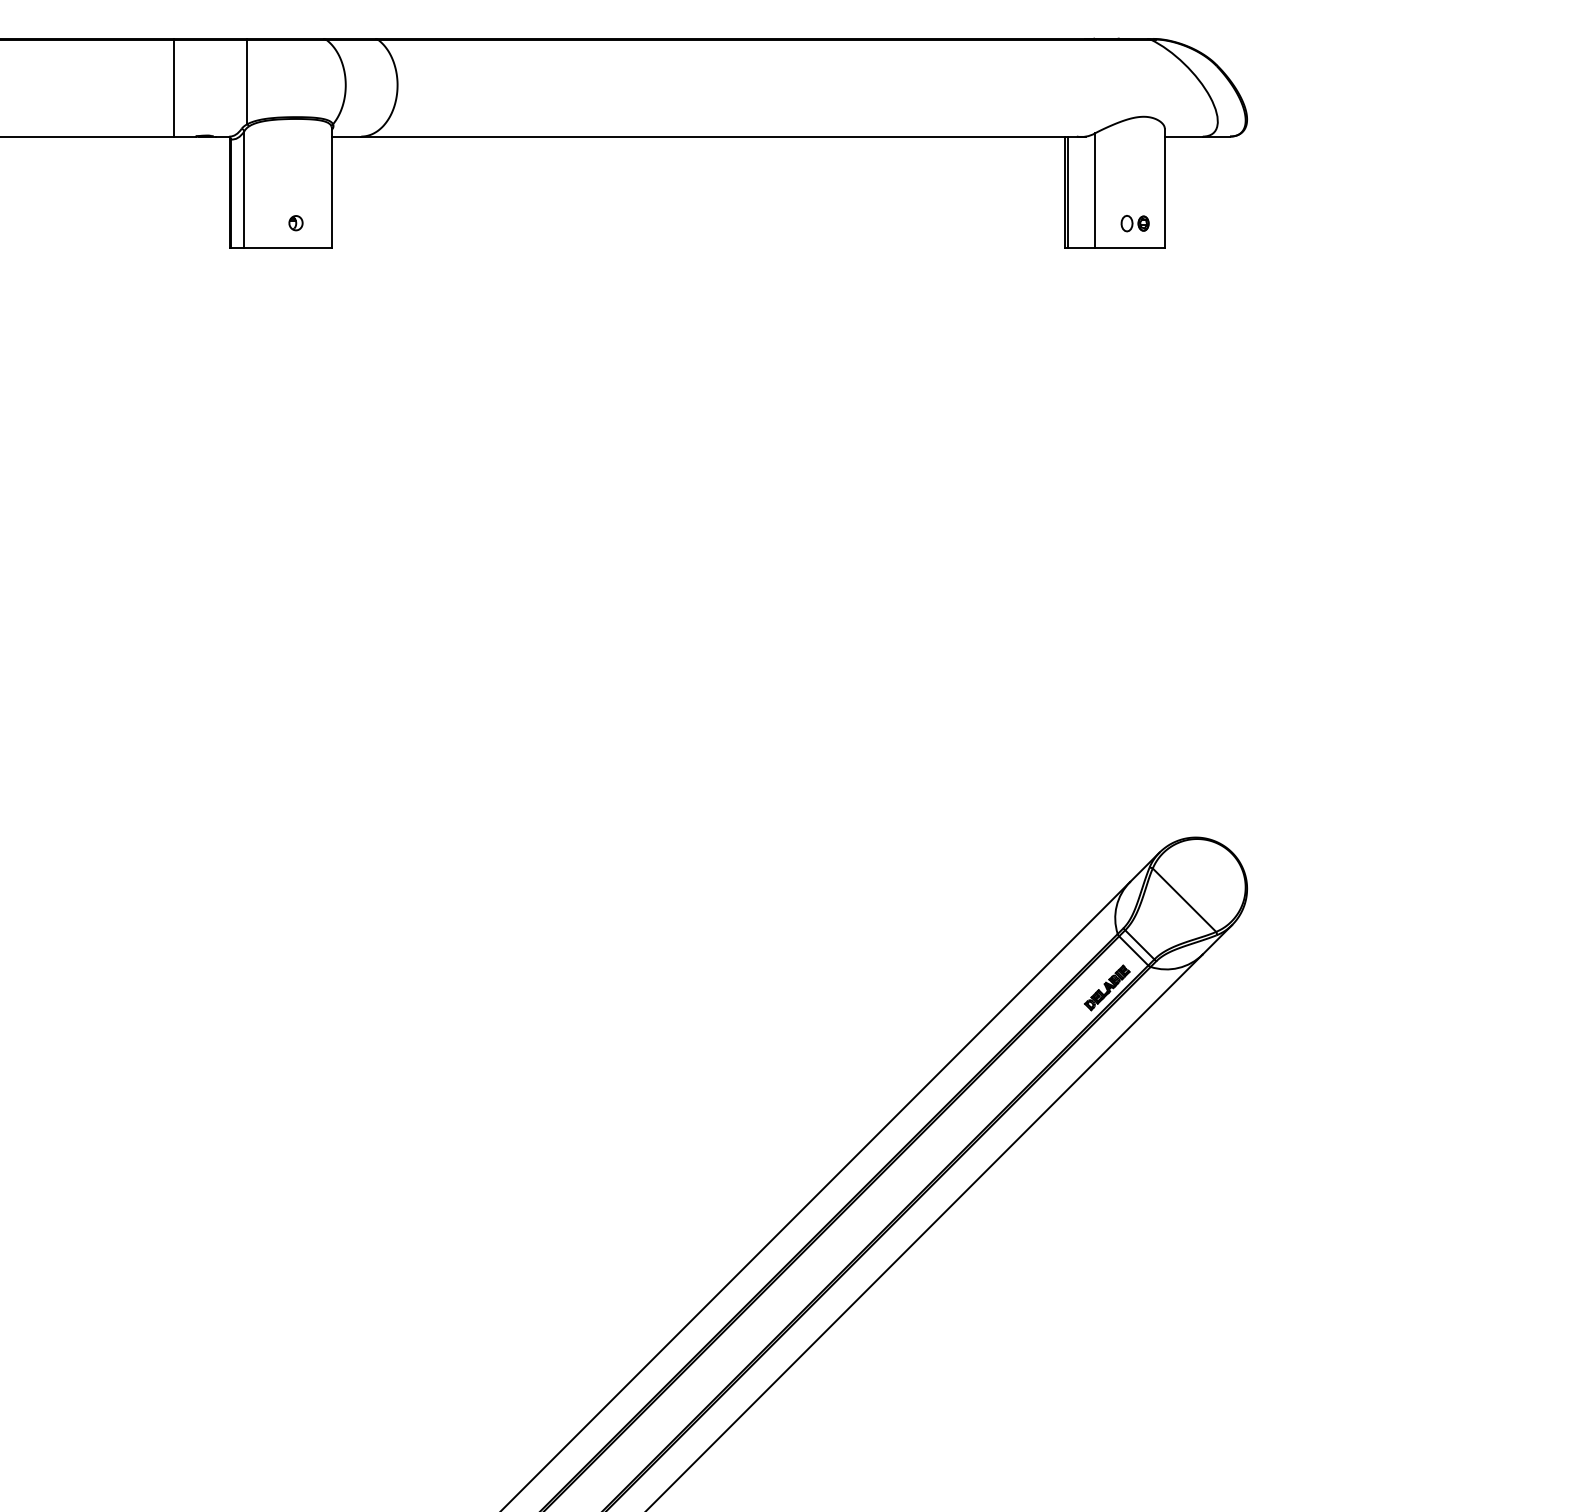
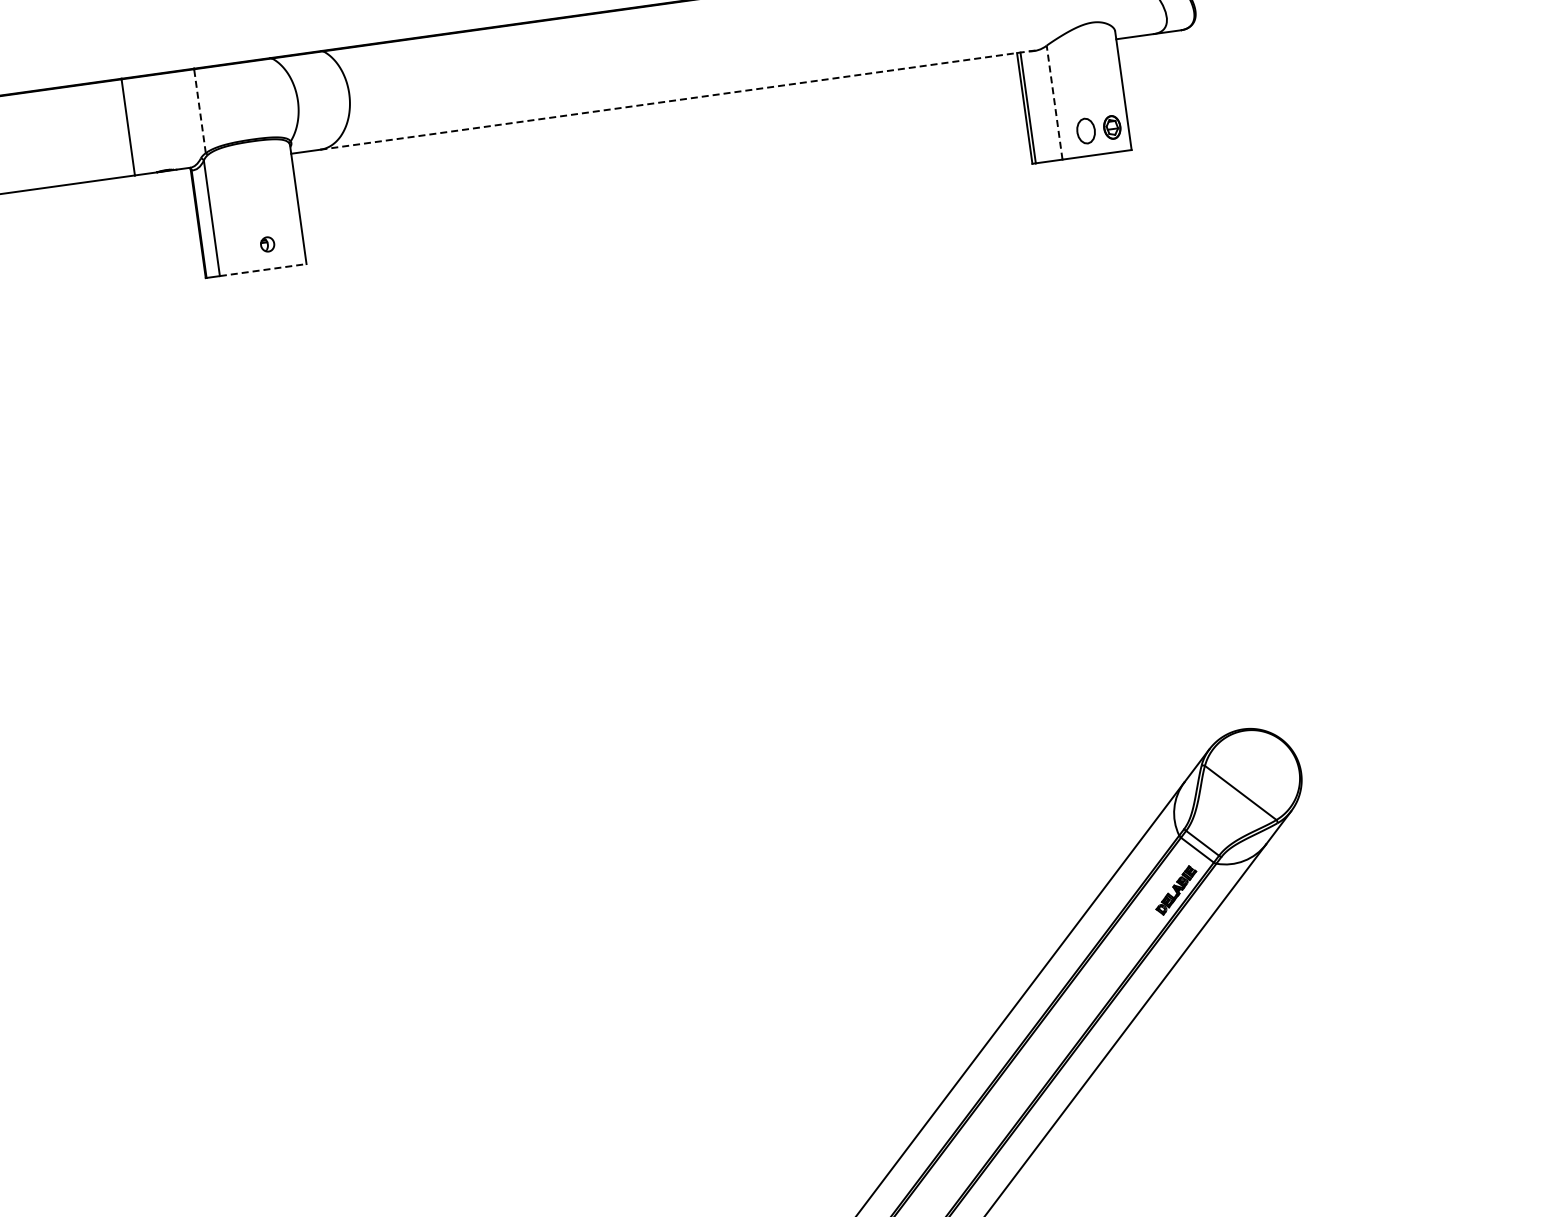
line: (247, 81) -> (200, 110), solid -> dashed
line: (723, 136) -> (679, 99), solid -> dashed
line: (1095, 190) -> (1055, 102), solid -> dashed
part: (1134, 223) -> (1098, 129), size x1.6
line: (288, 247) -> (263, 269), solid -> dashed

